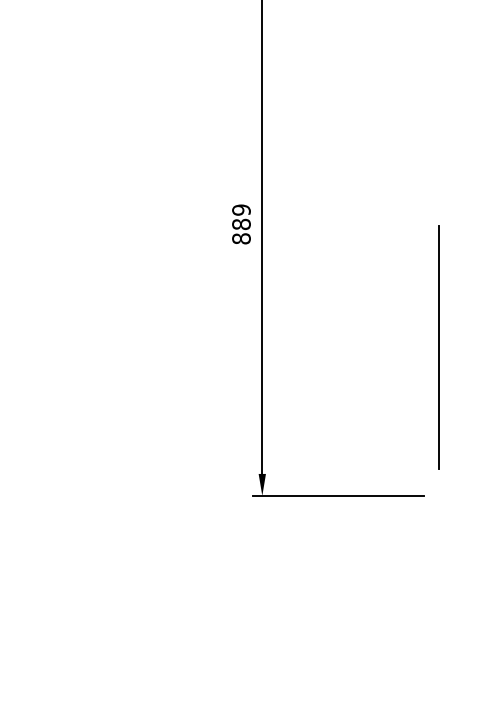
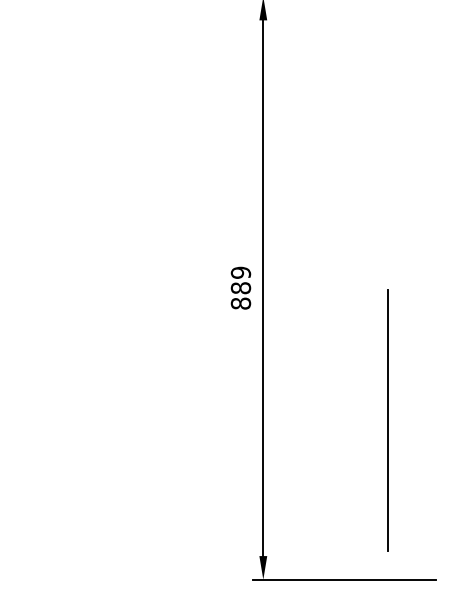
line: (438, 347) -> (388, 420), moved

